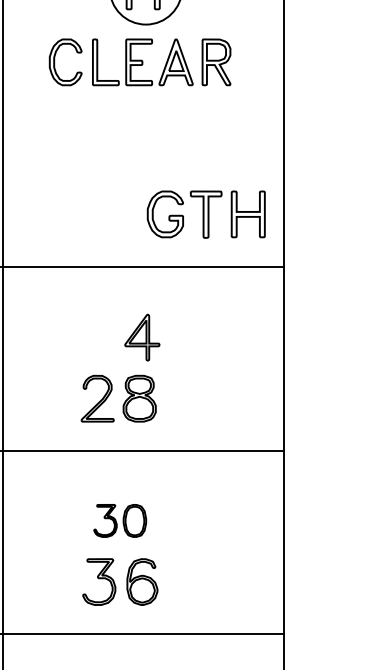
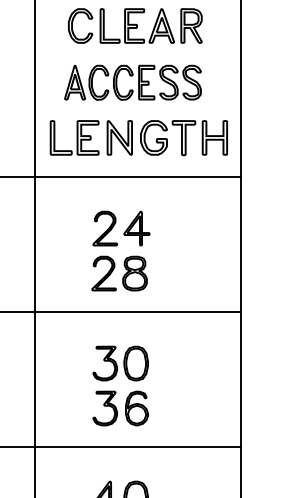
part: (136, 139) -> (132, 82), added
part: (79, 213) -> (90, 137), added
part: (98, 337) -> (104, 228), added
part: (119, 520) -> (120, 363), size x1.43

